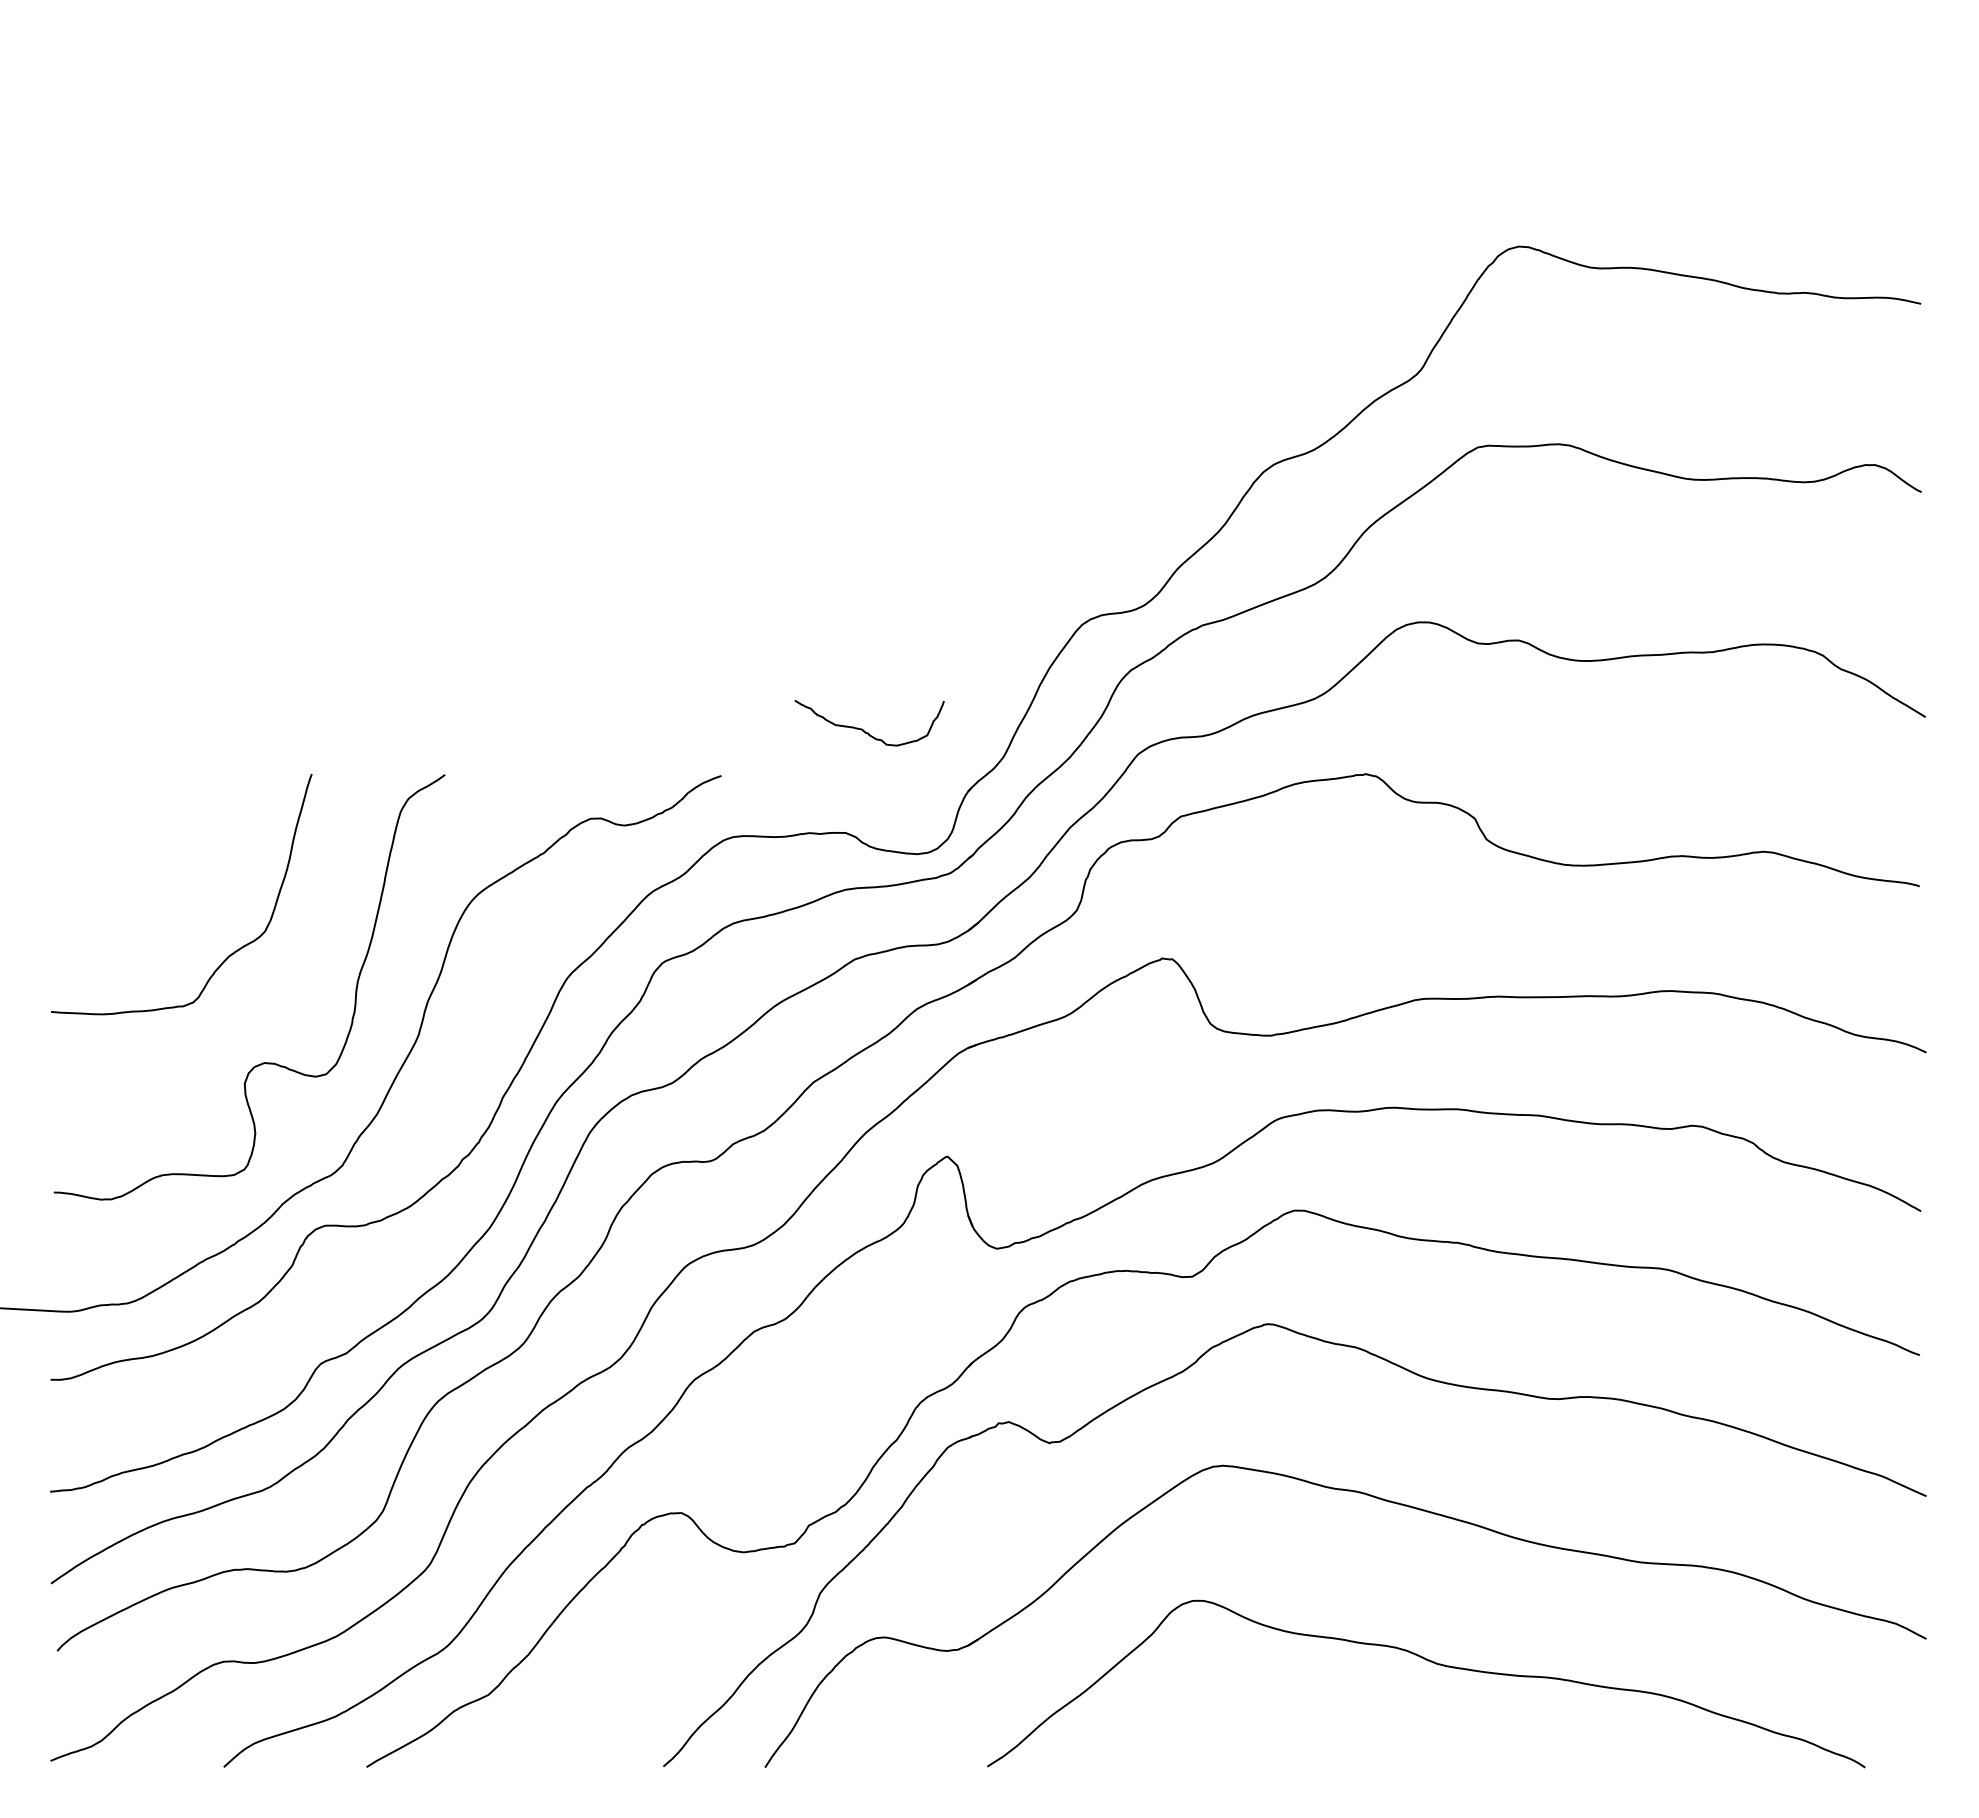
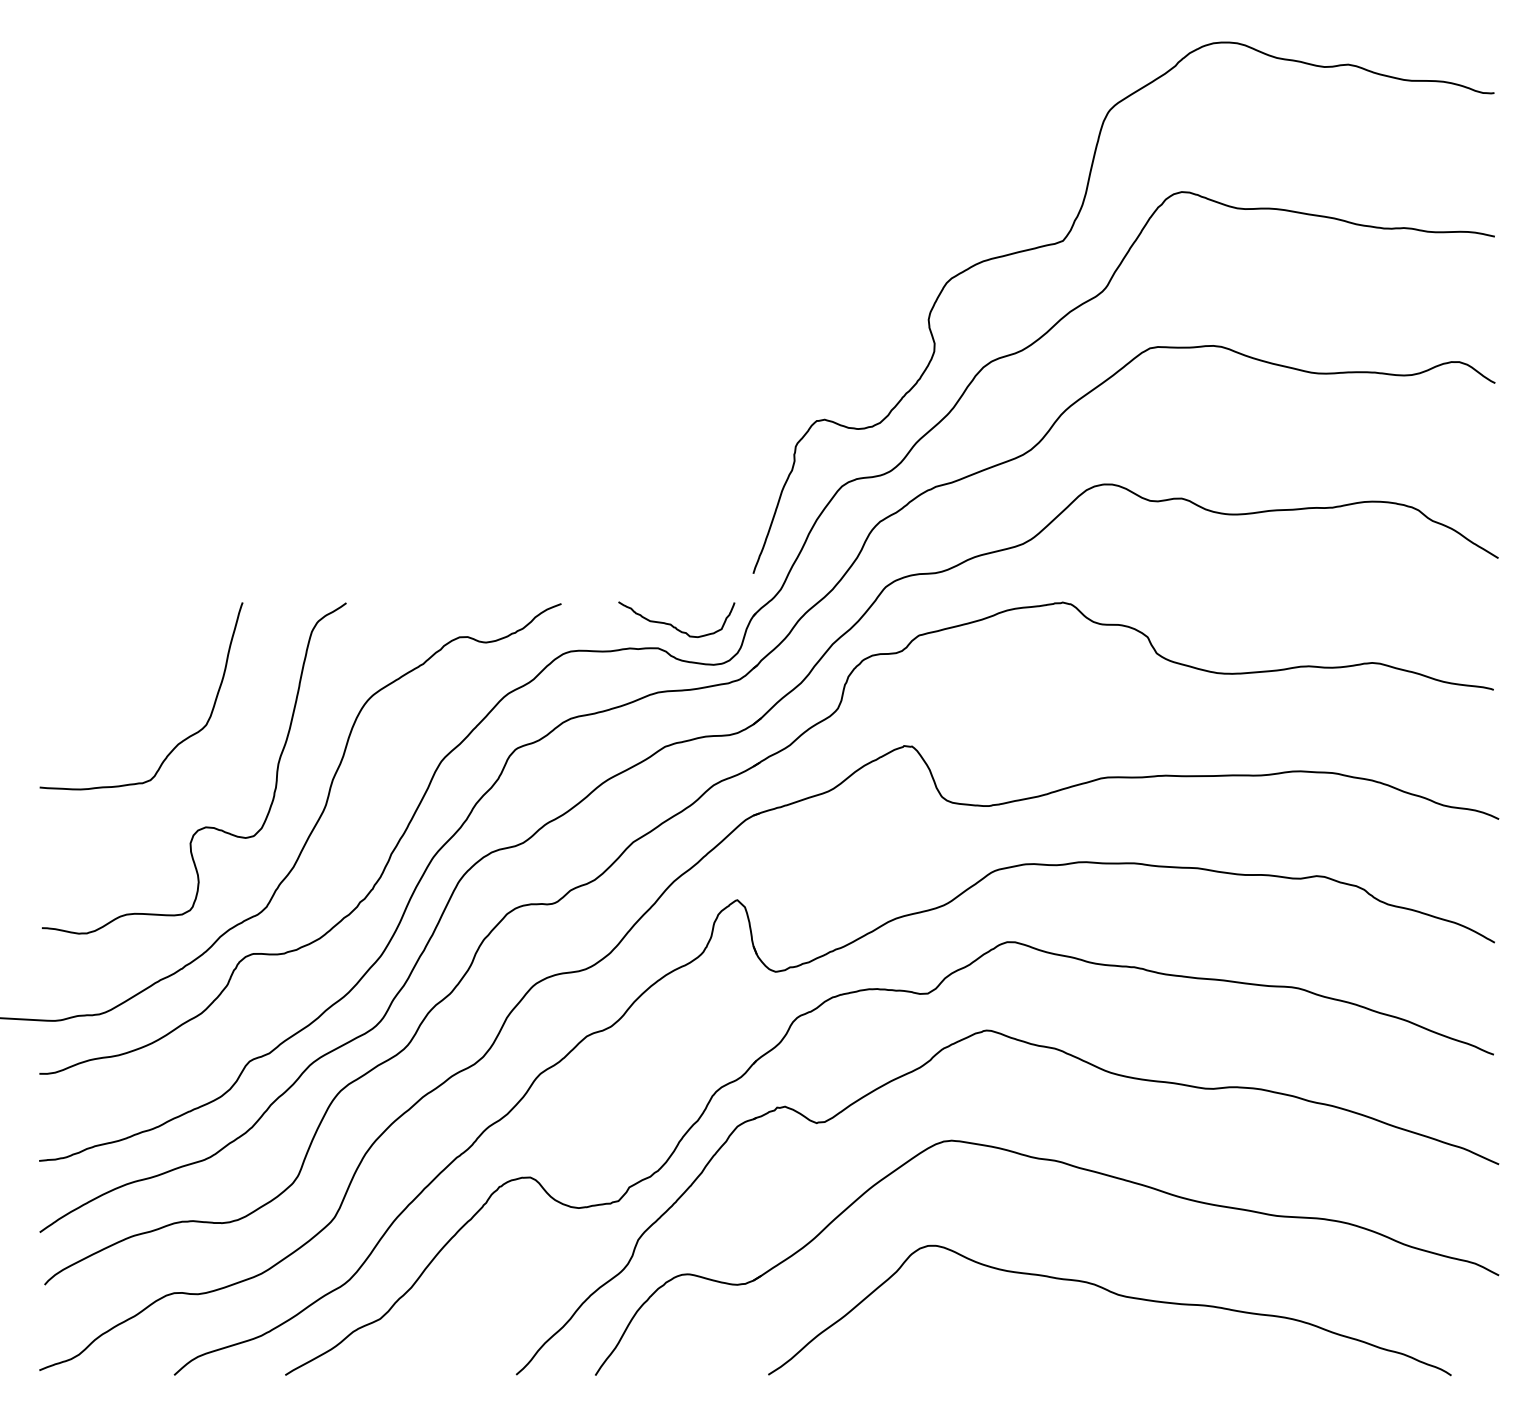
curve: (1366, 310) -> (1063, 241), added
curve: (862, 728) -> (671, 623), moved

